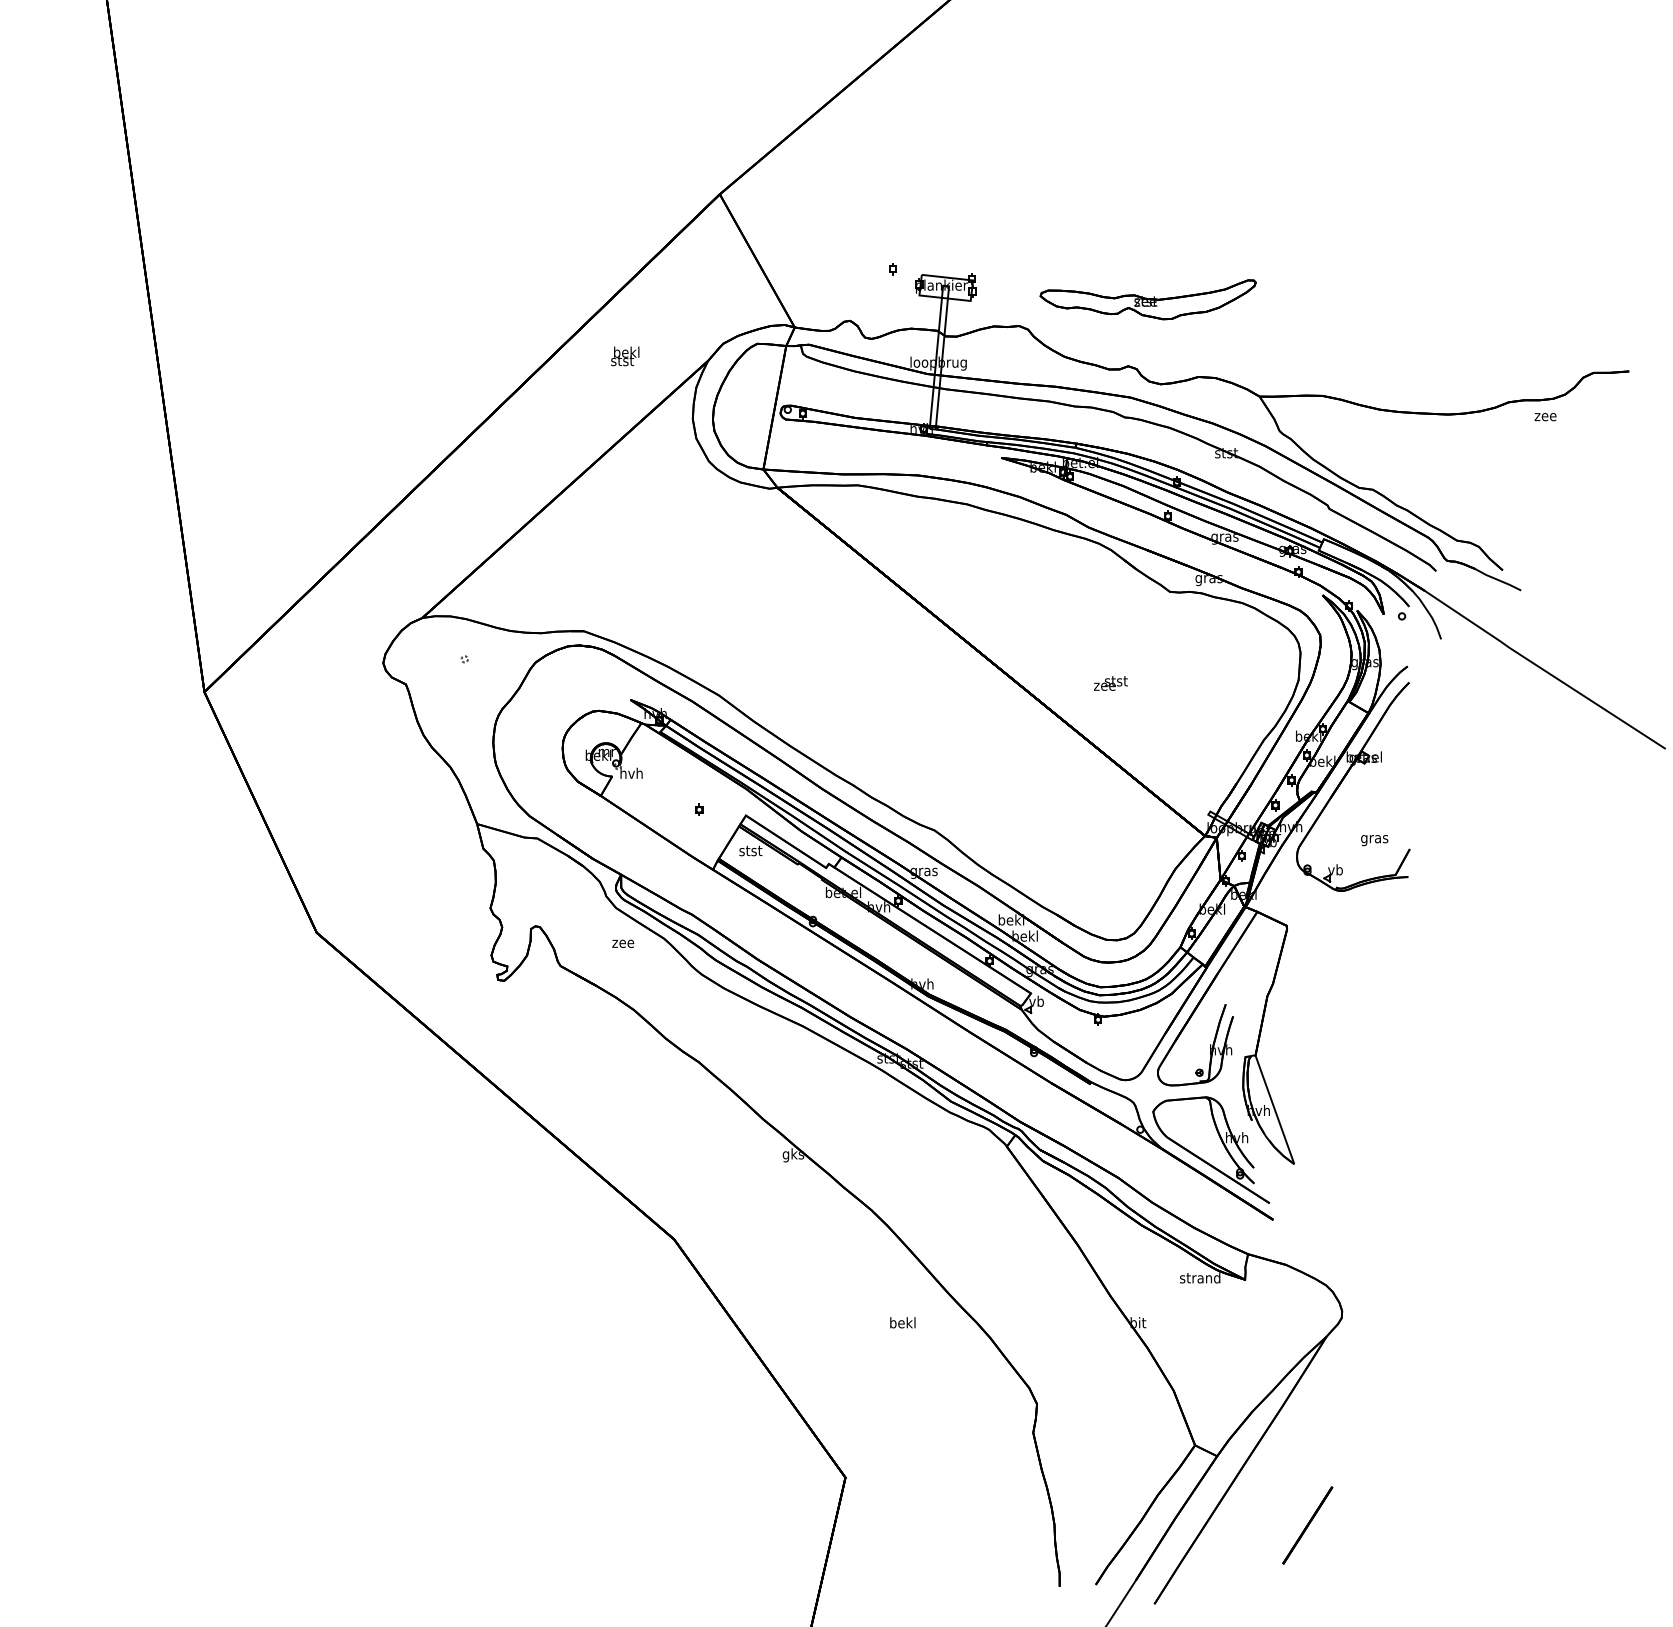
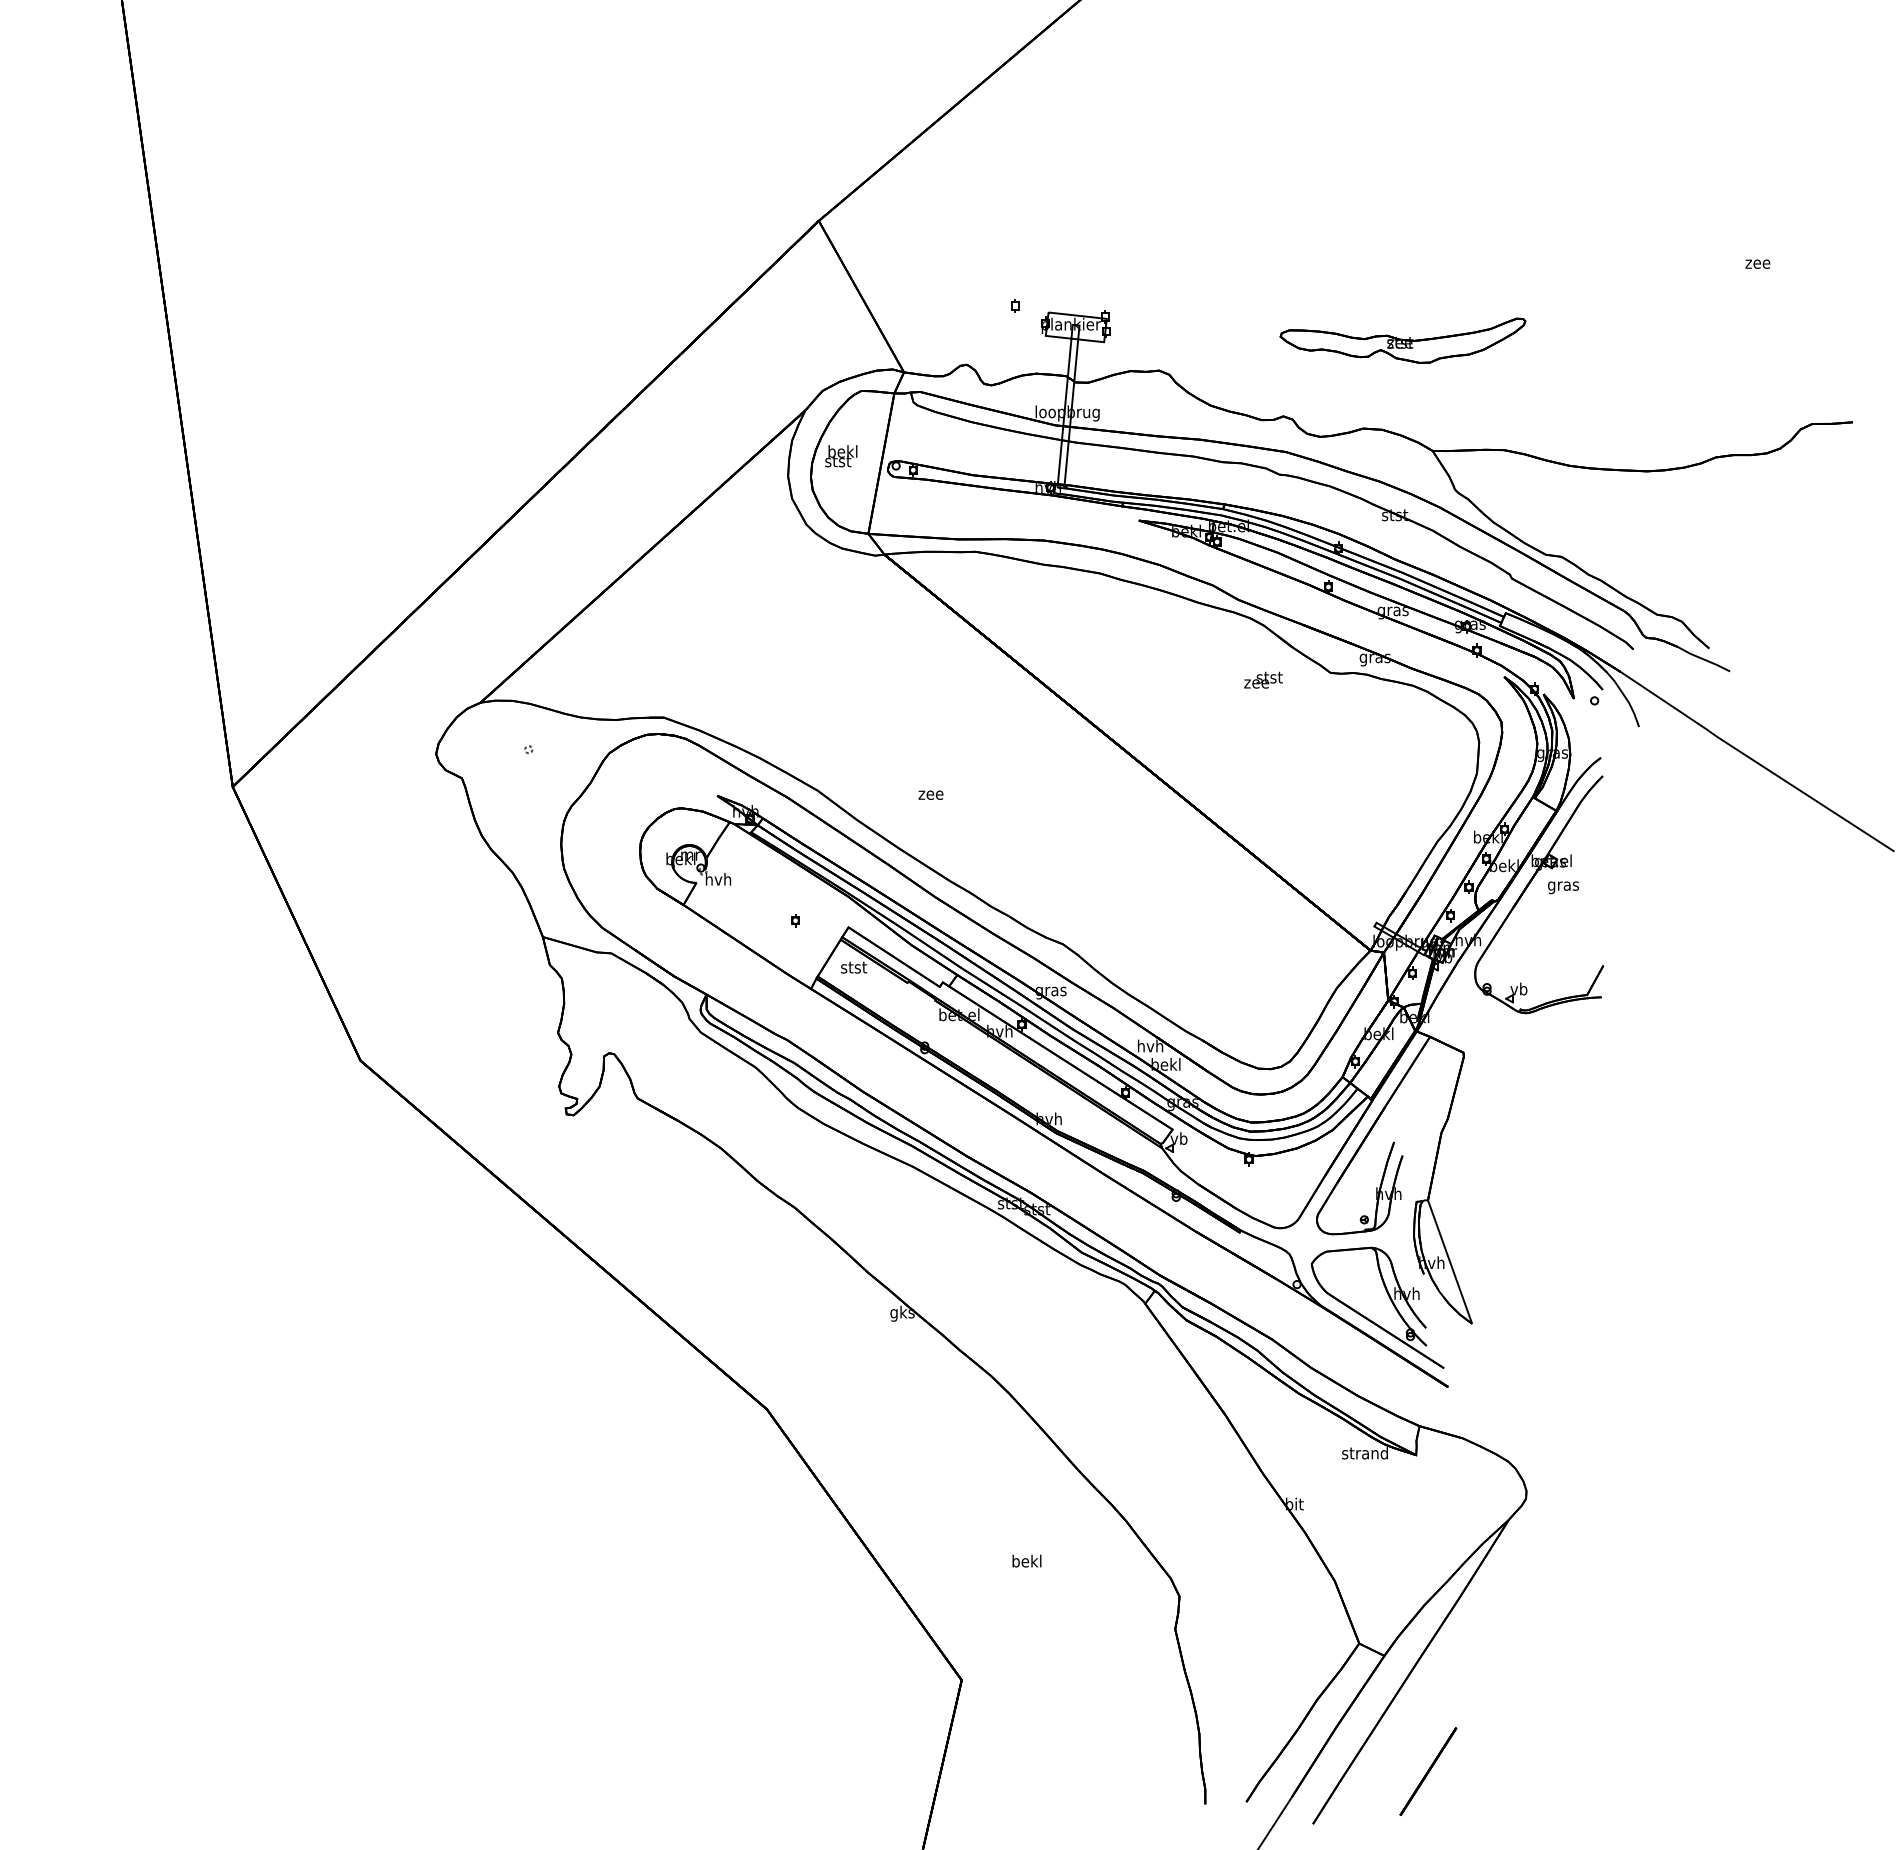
part: (1147, 299) -> (1402, 340), moved
text: (625, 356) -> (841, 456), moved
text: (1545, 416) -> (1757, 263), moved
text: (1110, 682) -> (1263, 679), moved
text: (1374, 840) -> (1563, 887), moved
text: (1011, 919) -> (1150, 1045), bekl -> hvh
text: (622, 943) -> (930, 794), moved
text: (902, 1322) -> (1026, 1560), moved
line: (1307, 1525) -> (1428, 1771), moved

